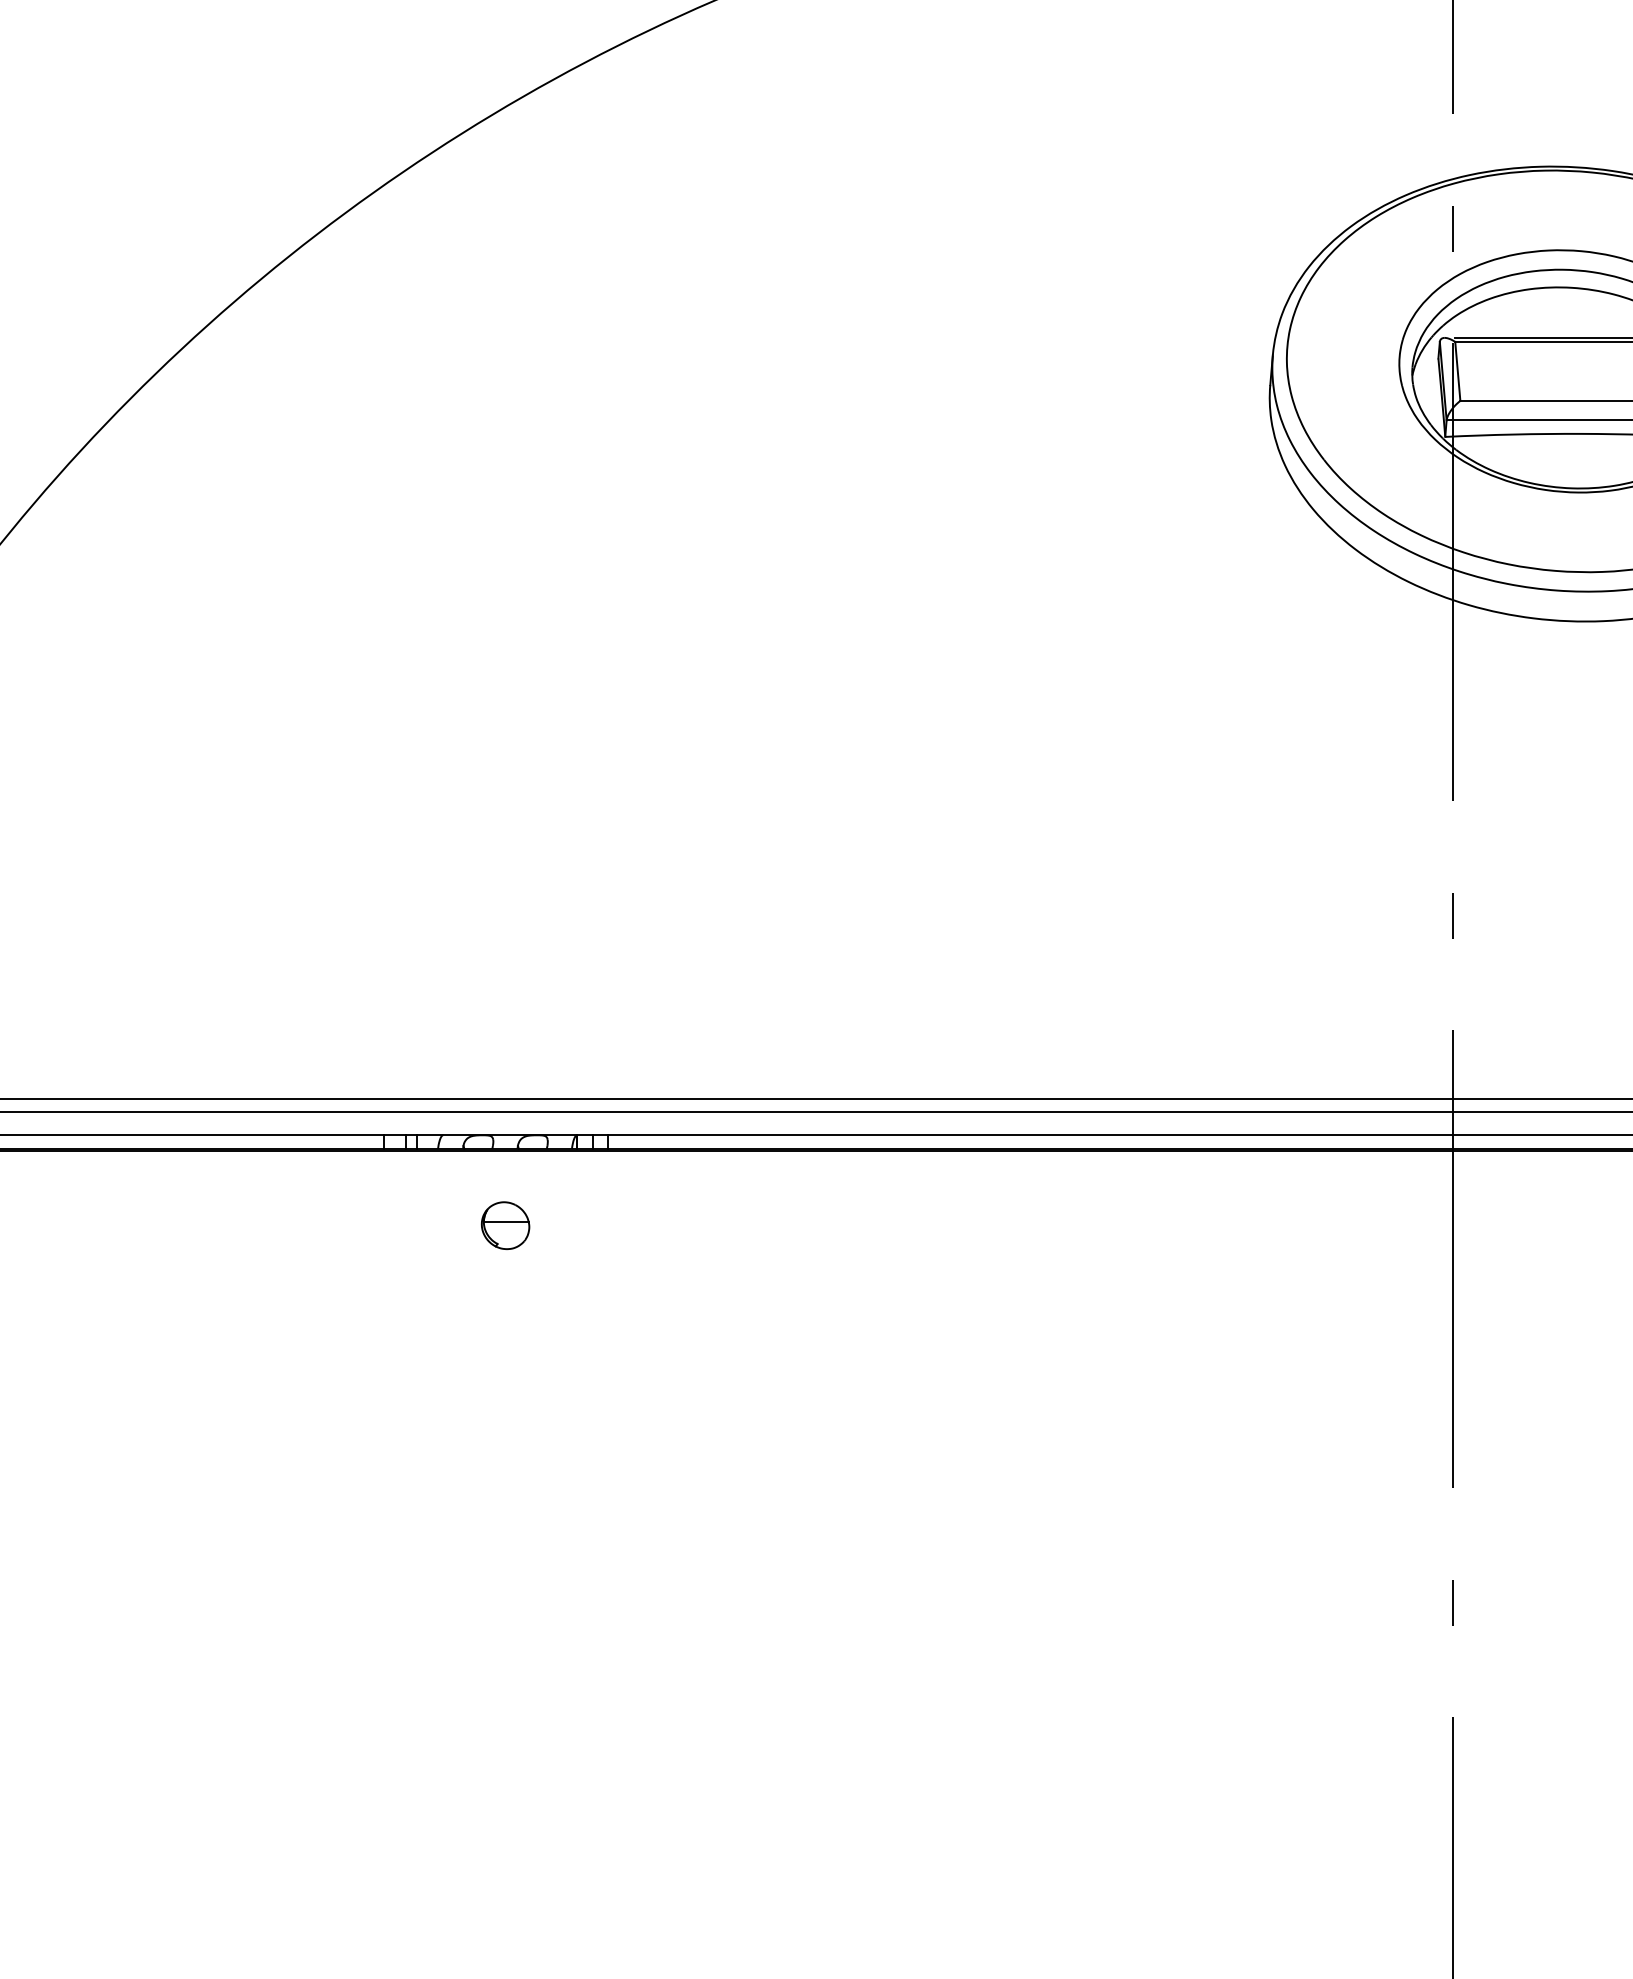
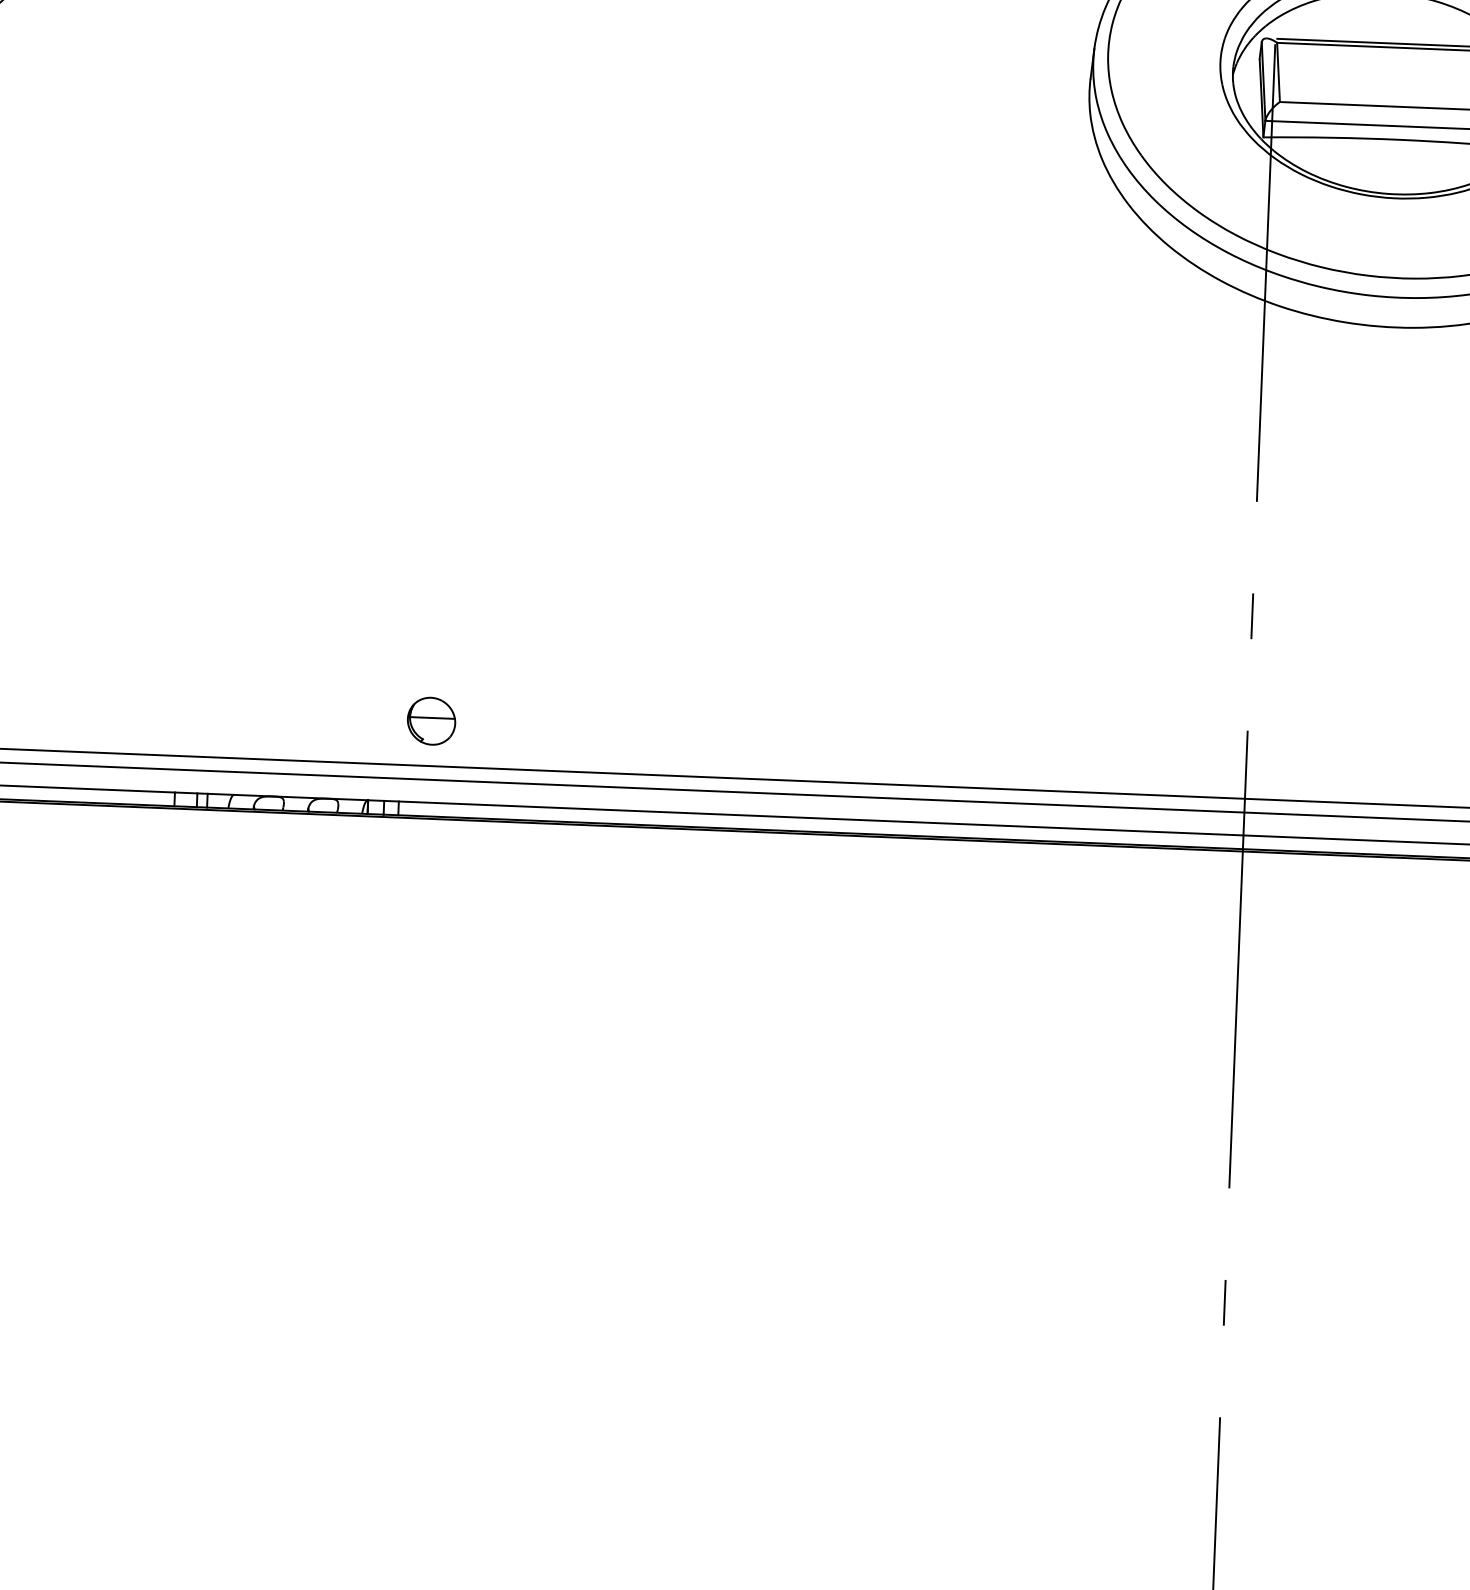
part: (505, 1225) -> (431, 721), moved

